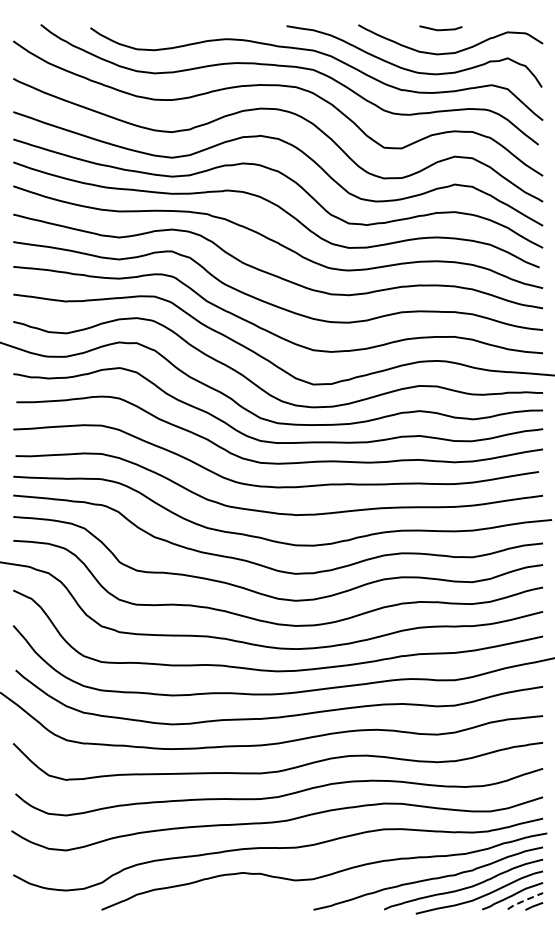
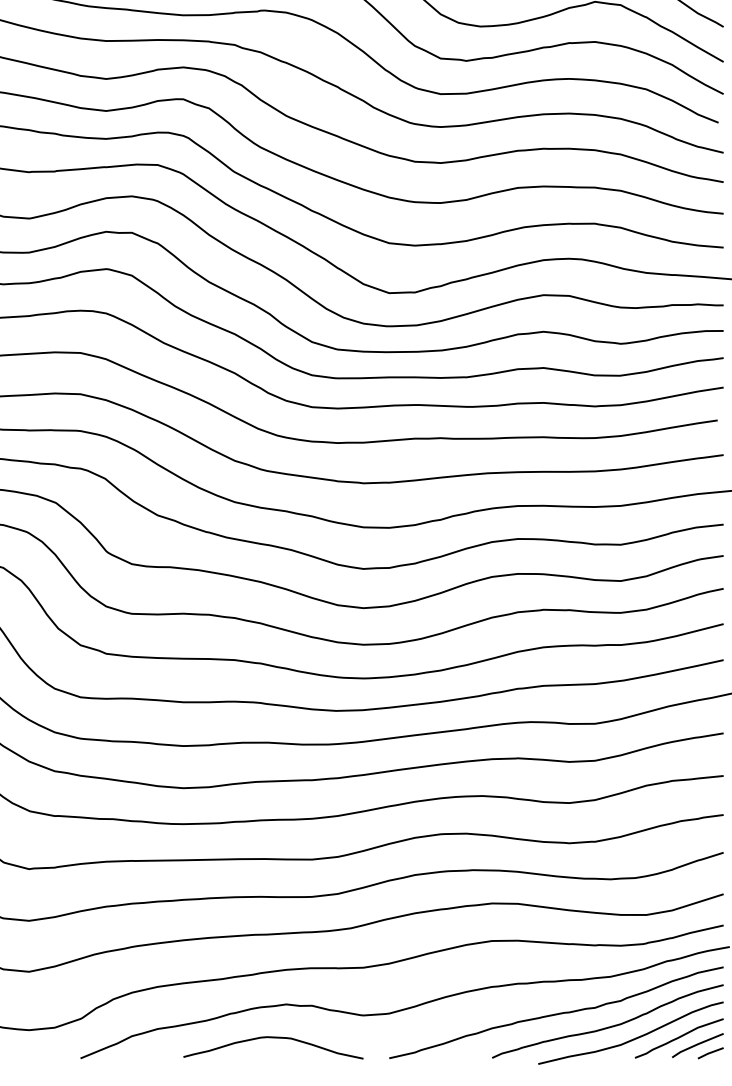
curve: (233, 896) -> (272, 1038), added
line: (524, 900) -> (696, 1044), dashed -> solid

